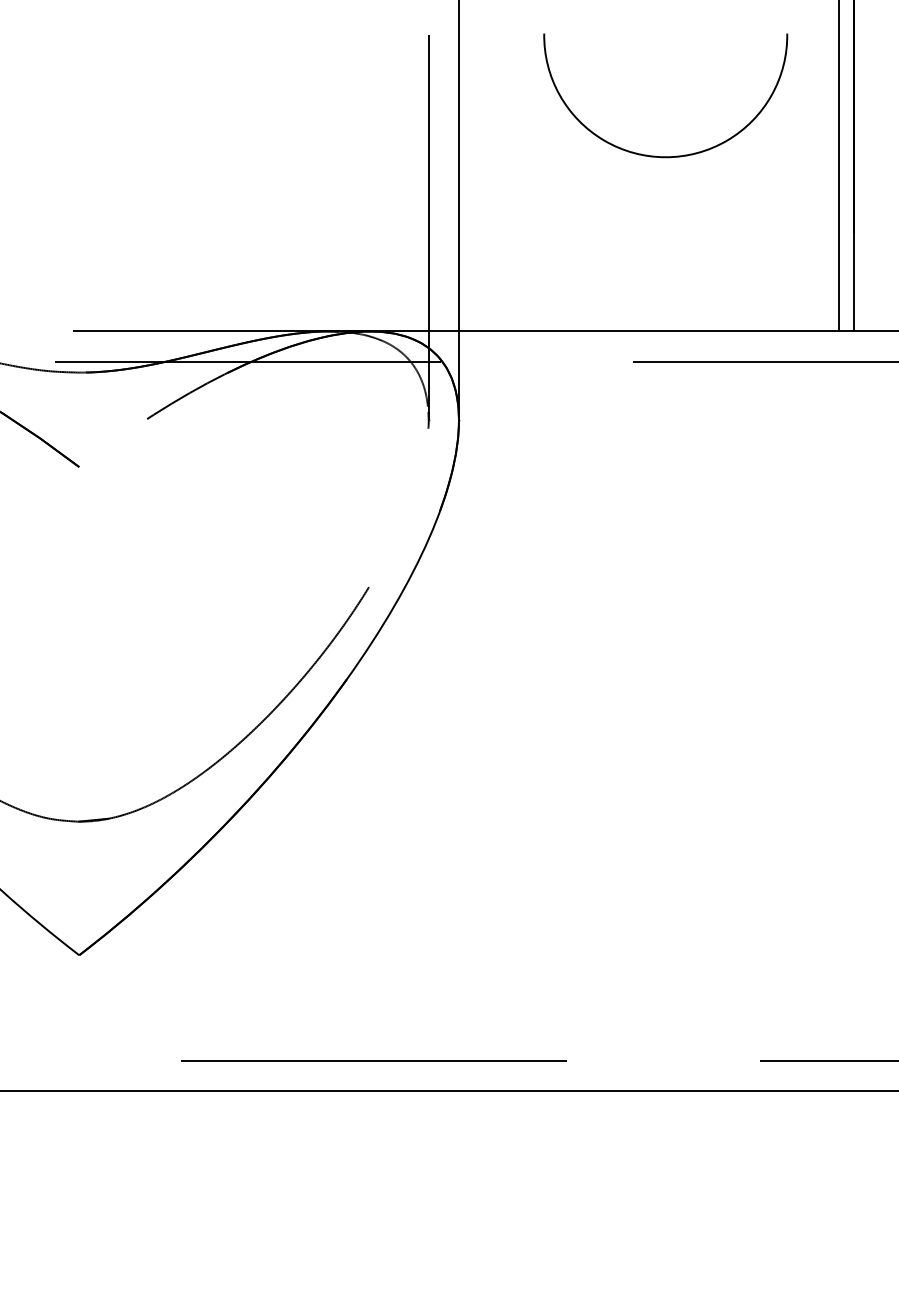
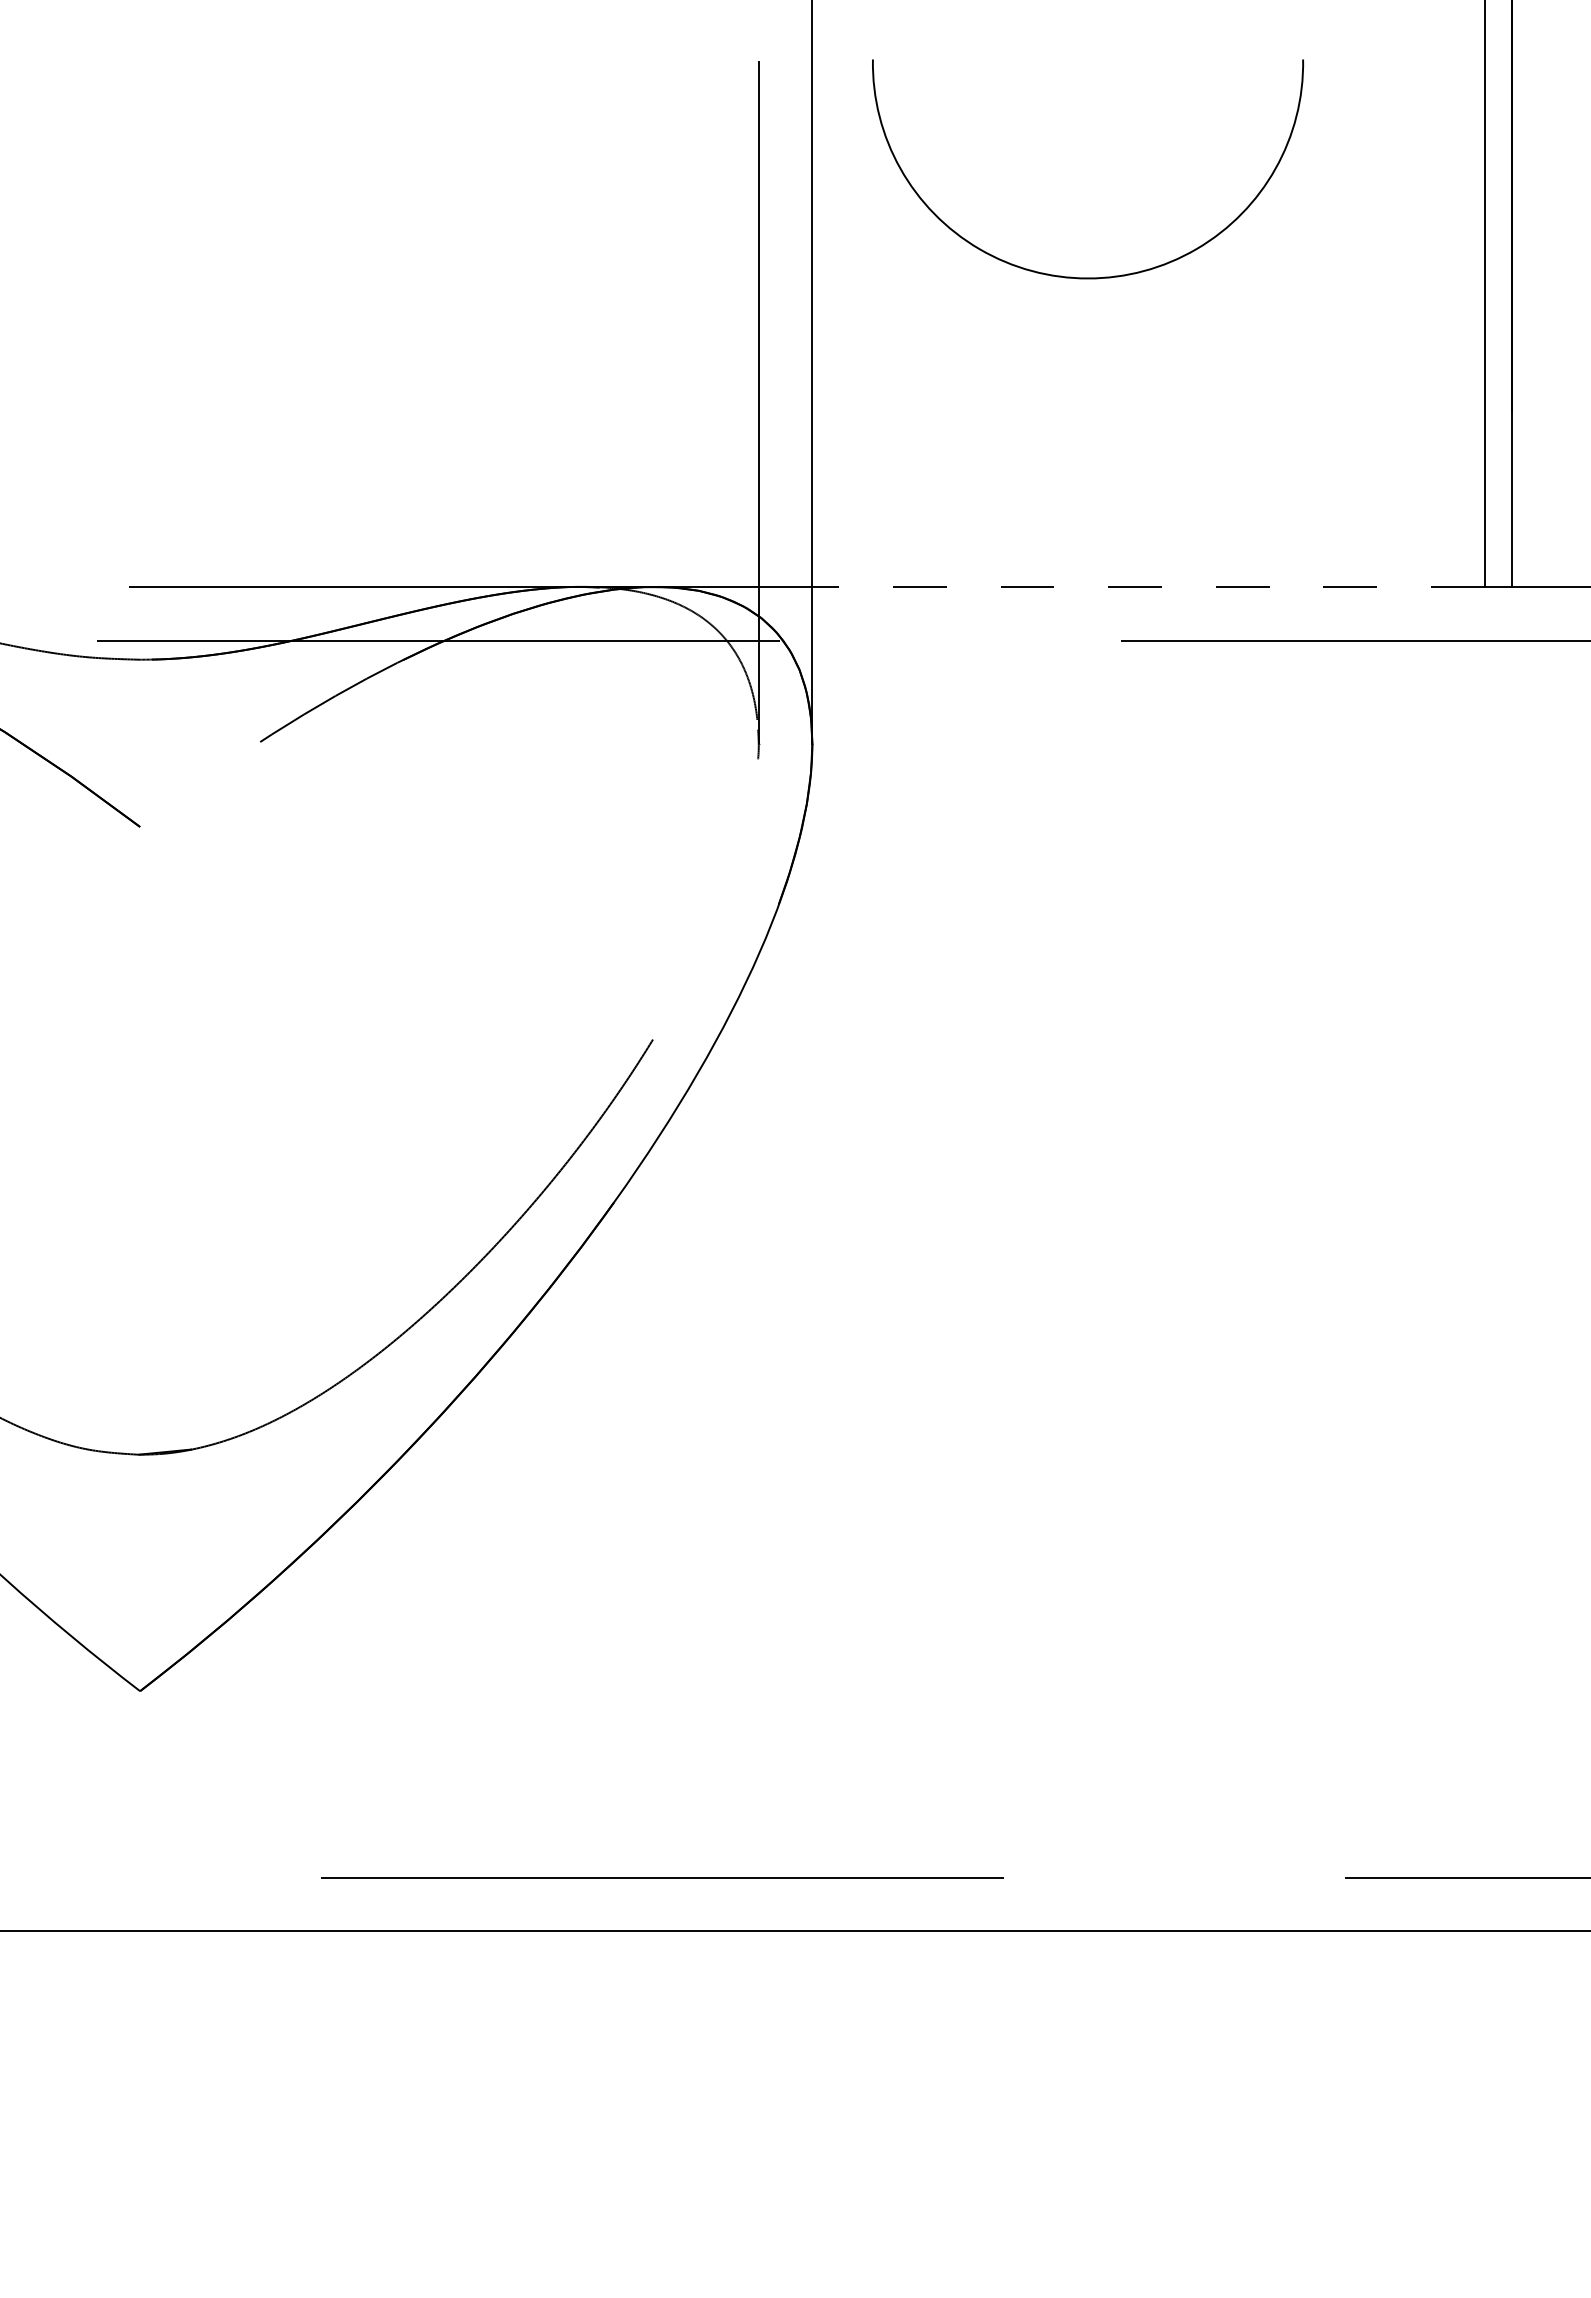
arc: (655, 155) -> (1069, 275), moved
line: (648, 331) -> (1147, 586), solid -> dashed

